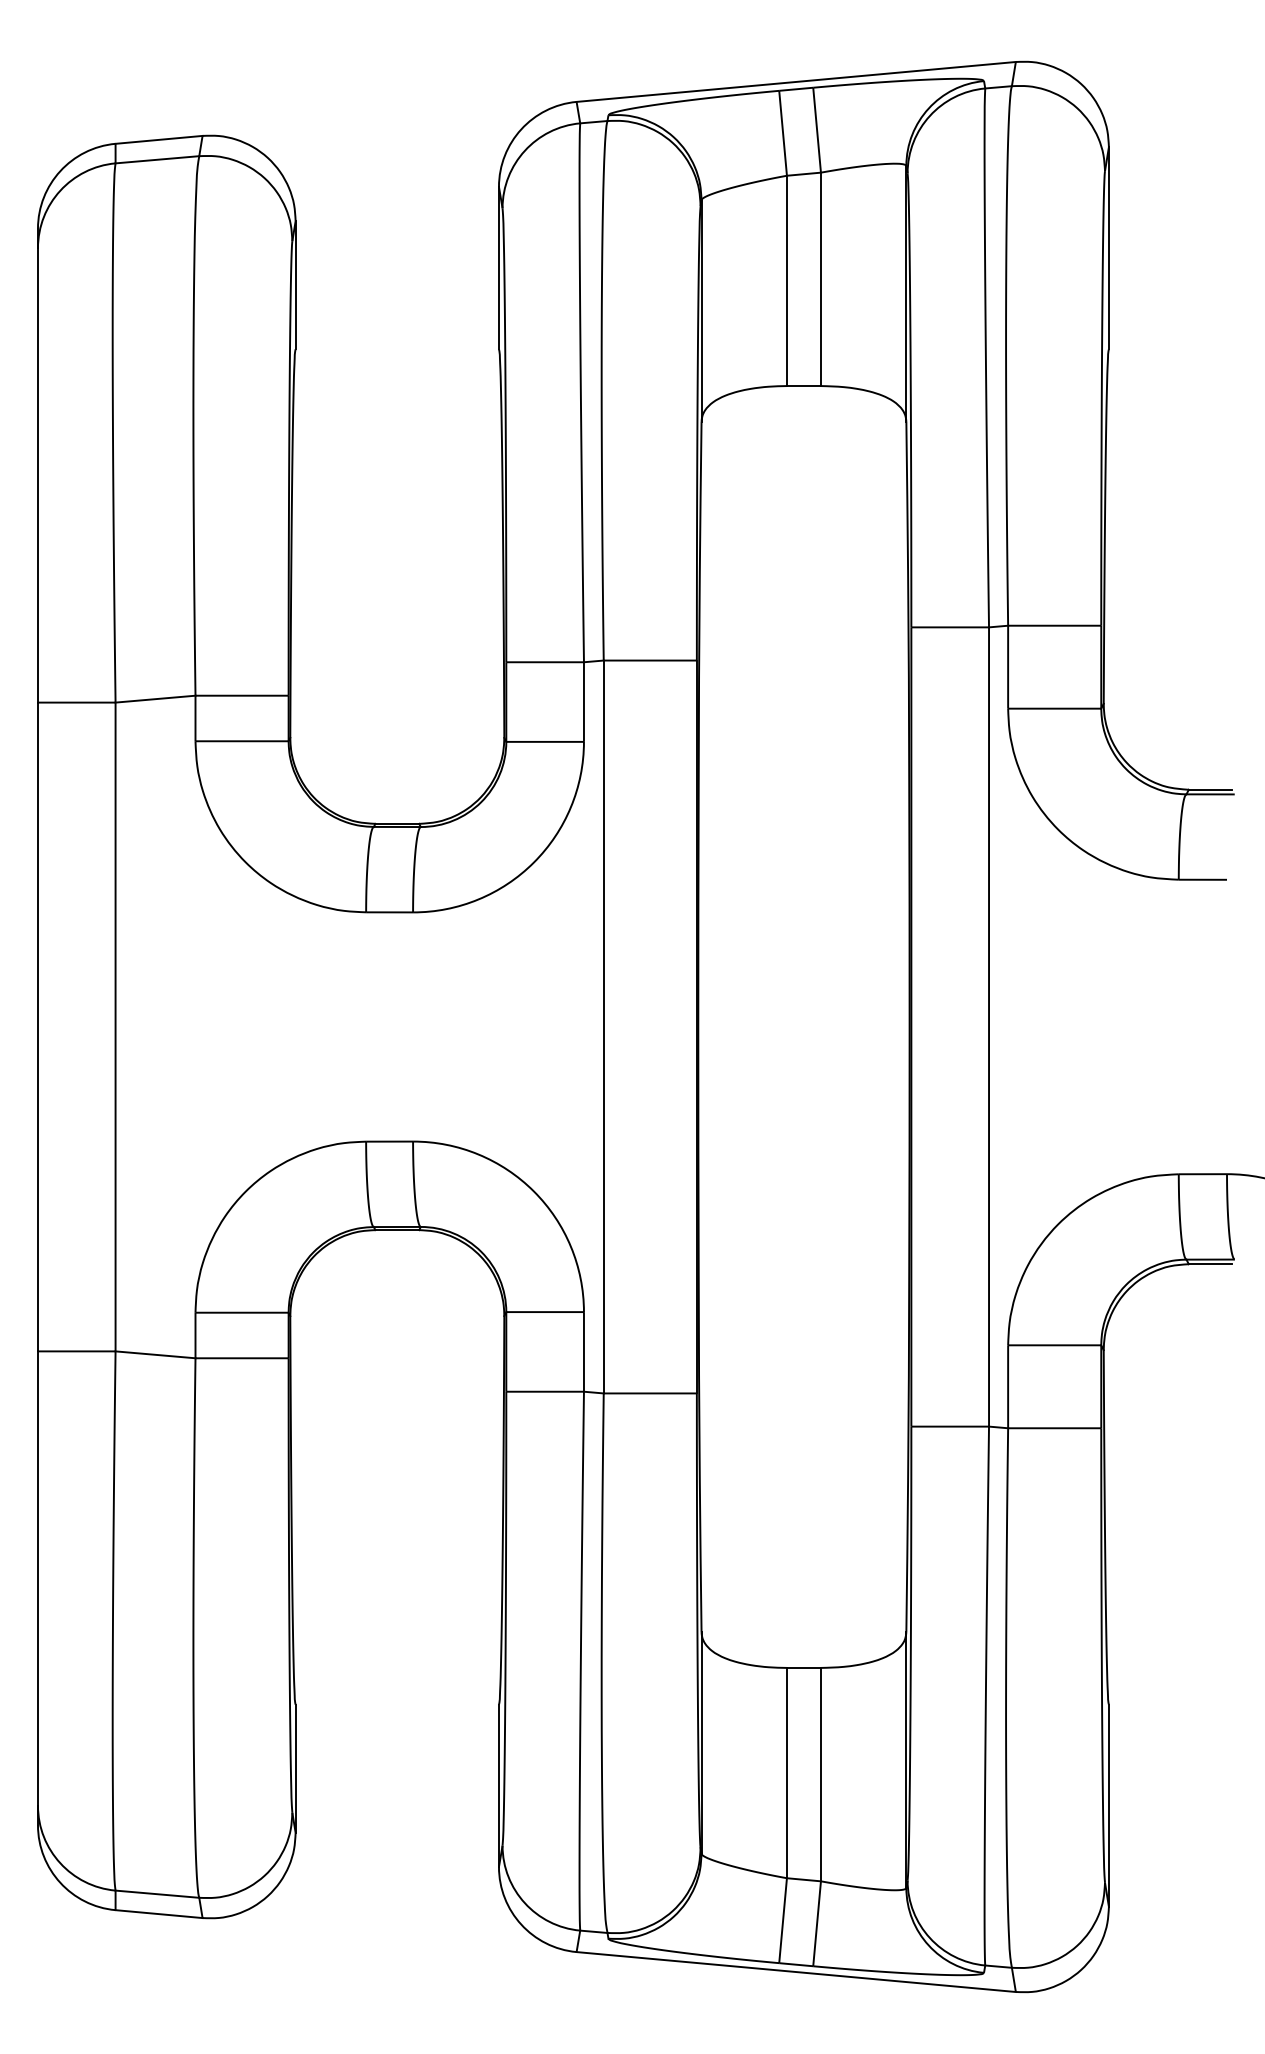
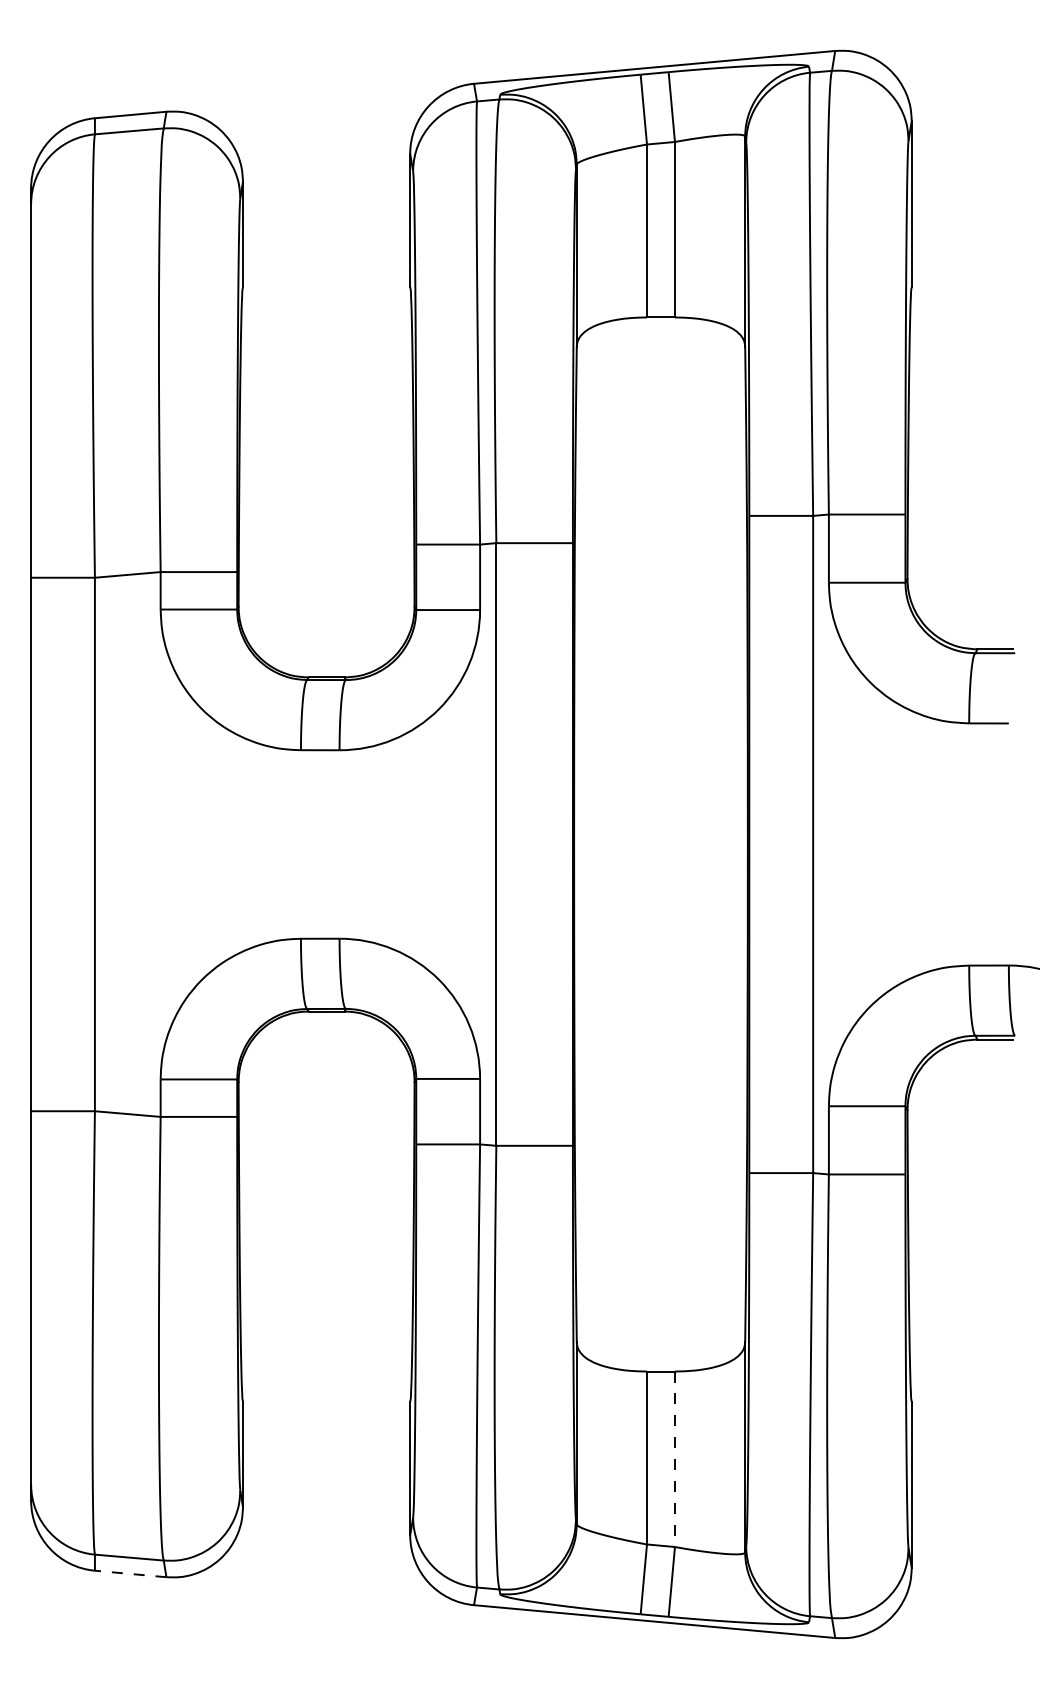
line: (820, 1774) -> (674, 1459), solid -> dashed
line: (159, 1914) -> (131, 1574), solid -> dashed

